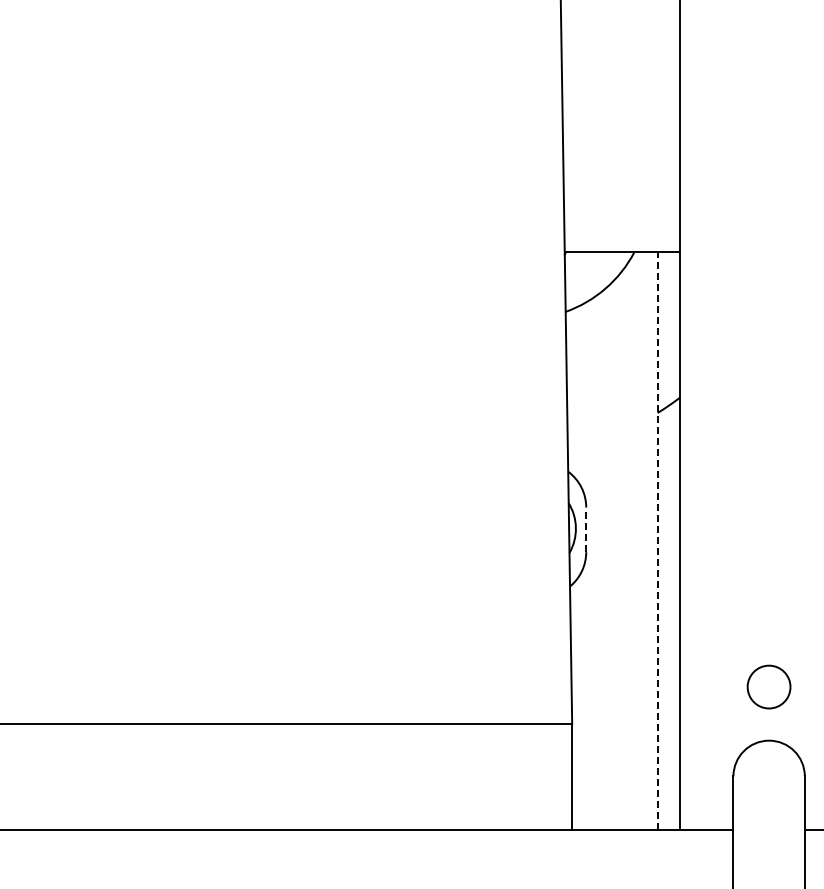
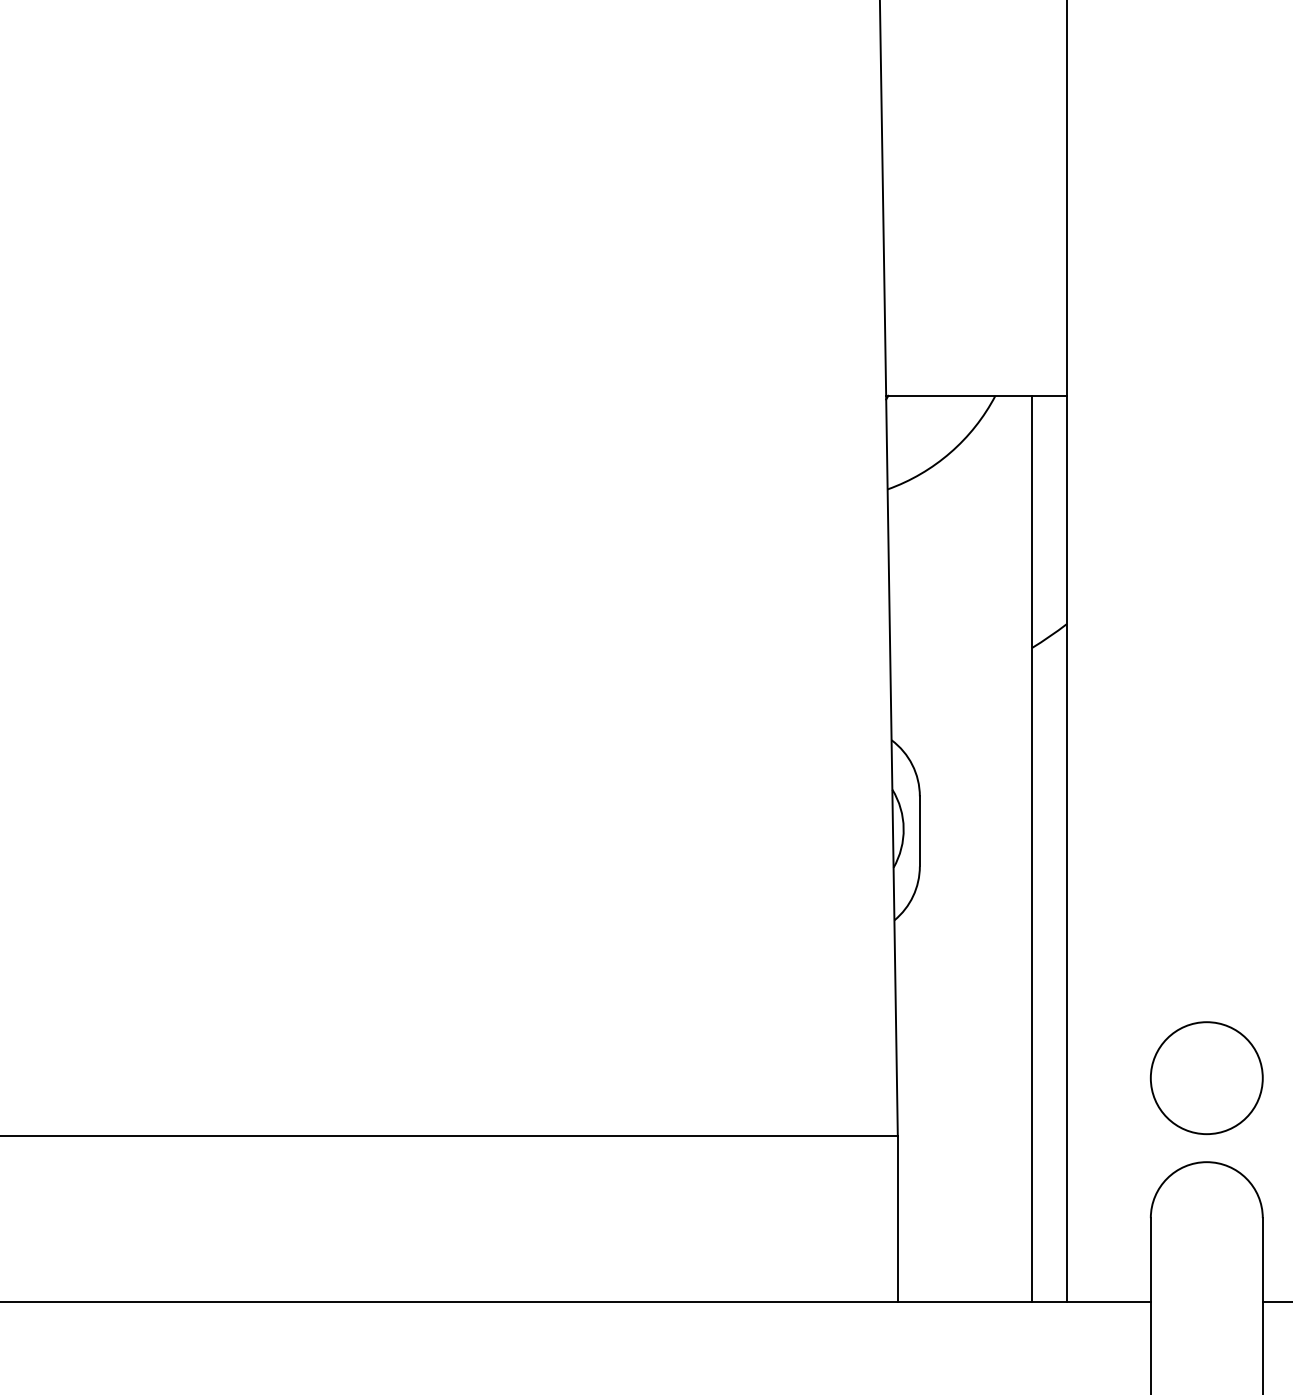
line: (586, 529) -> (920, 830), dashed -> solid
line: (657, 541) -> (1031, 849), dashed -> solid
circle: (768, 686) -> (1205, 1077), size x1.67

